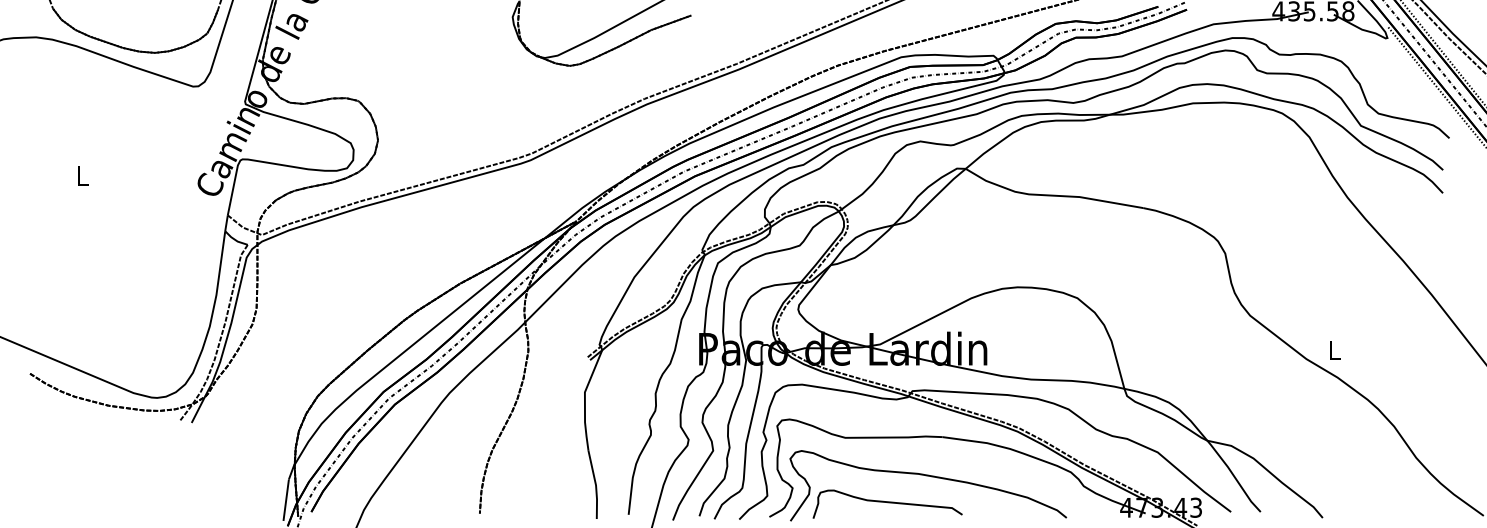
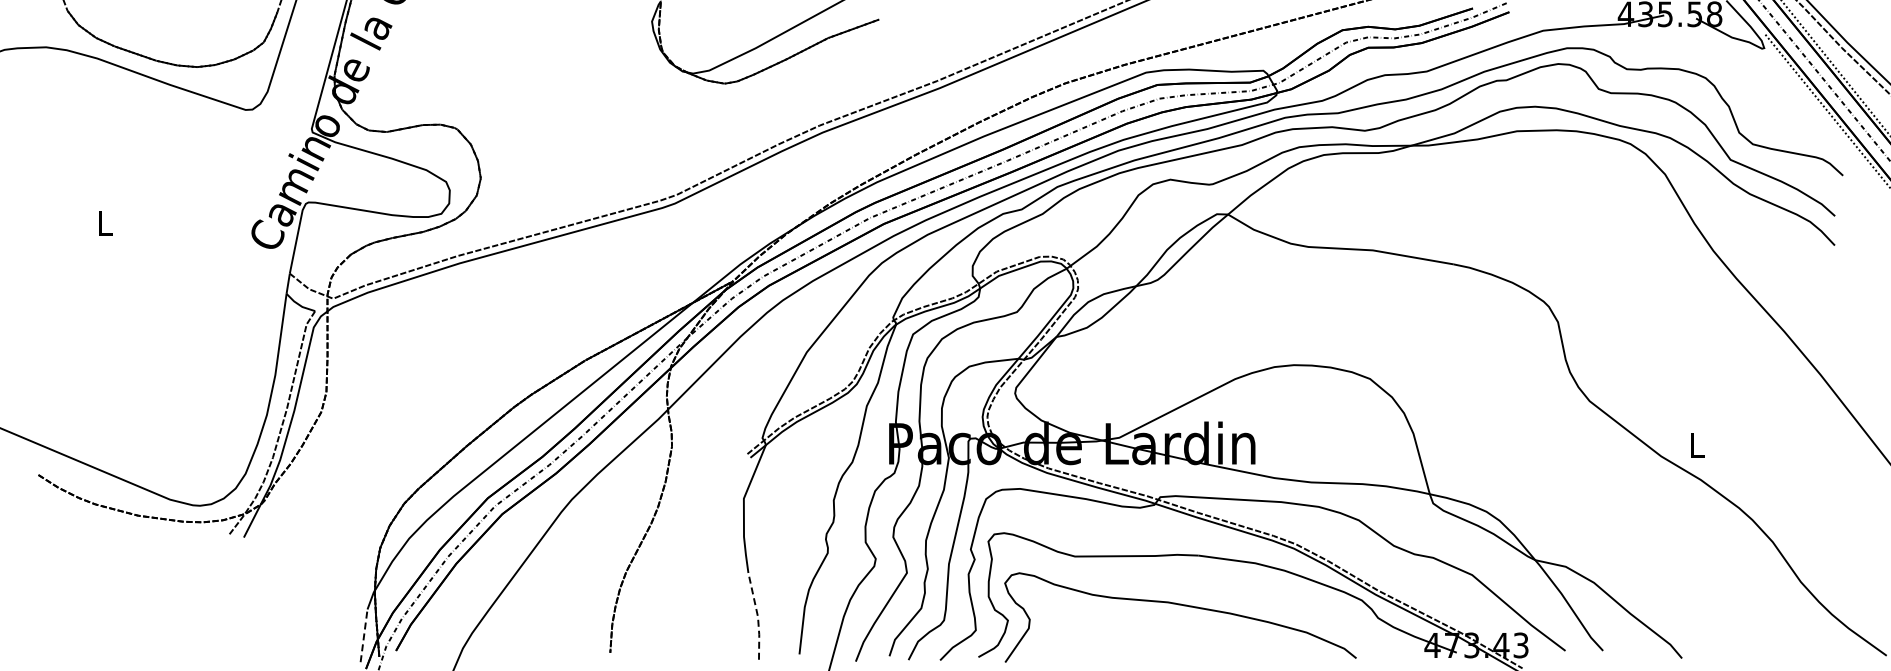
line: (596, 485) -> (758, 616), solid -> dashed
line: (286, 499) -> (364, 635), solid -> dashed
curve: (887, 503) -> (1128, 639), removed

